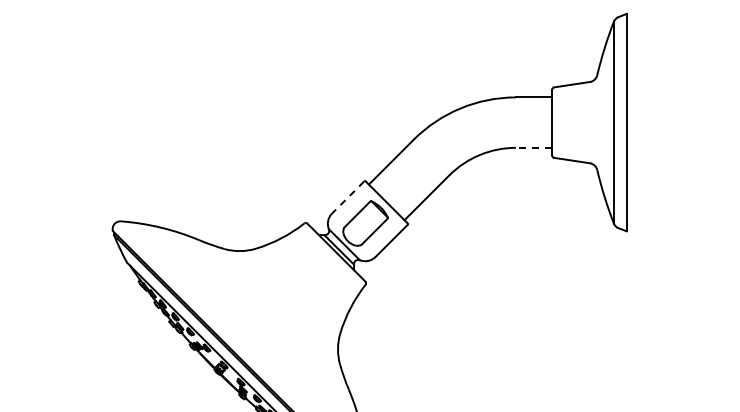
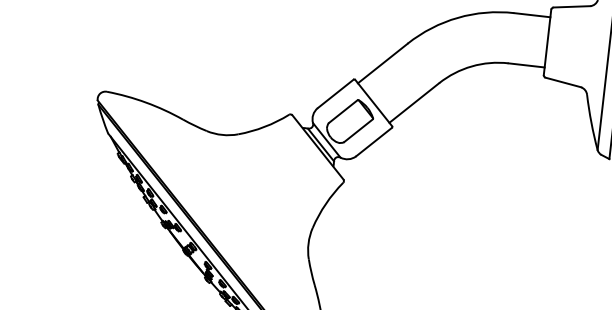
line: (533, 147) -> (526, 65), dashed -> solid
line: (348, 197) -> (336, 93), dashed -> solid

